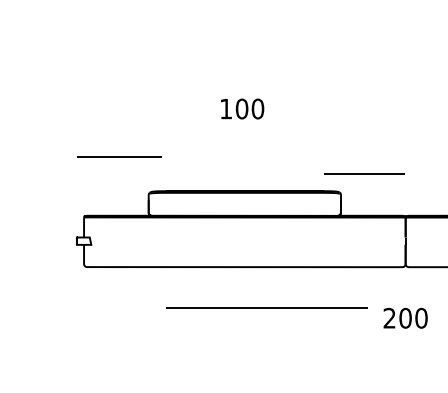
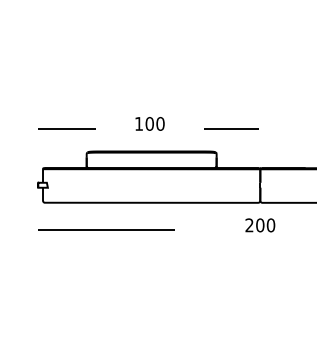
text: (241, 108) -> (149, 123), moved
line: (364, 173) -> (231, 128), moved
line: (266, 306) -> (106, 229), moved
text: (405, 318) -> (260, 225), moved

